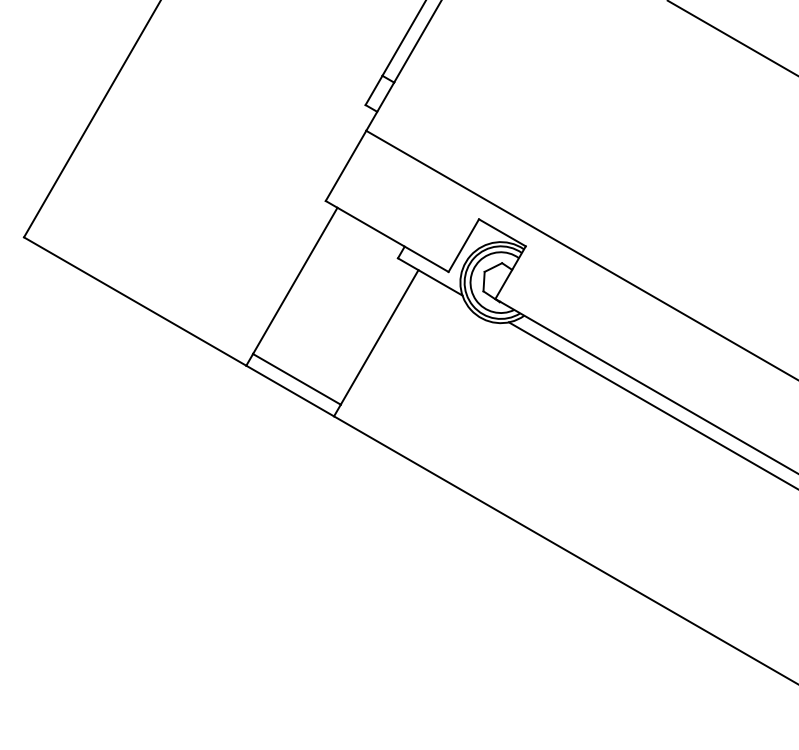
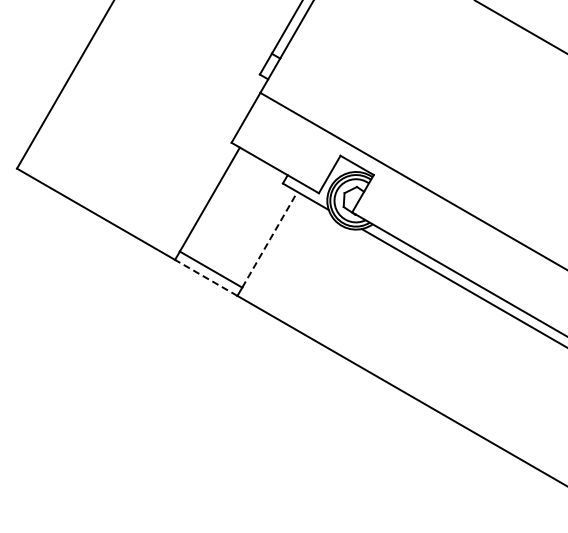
line: (380, 337) -> (270, 239), solid -> dashed
line: (289, 390) -> (205, 277), solid -> dashed

